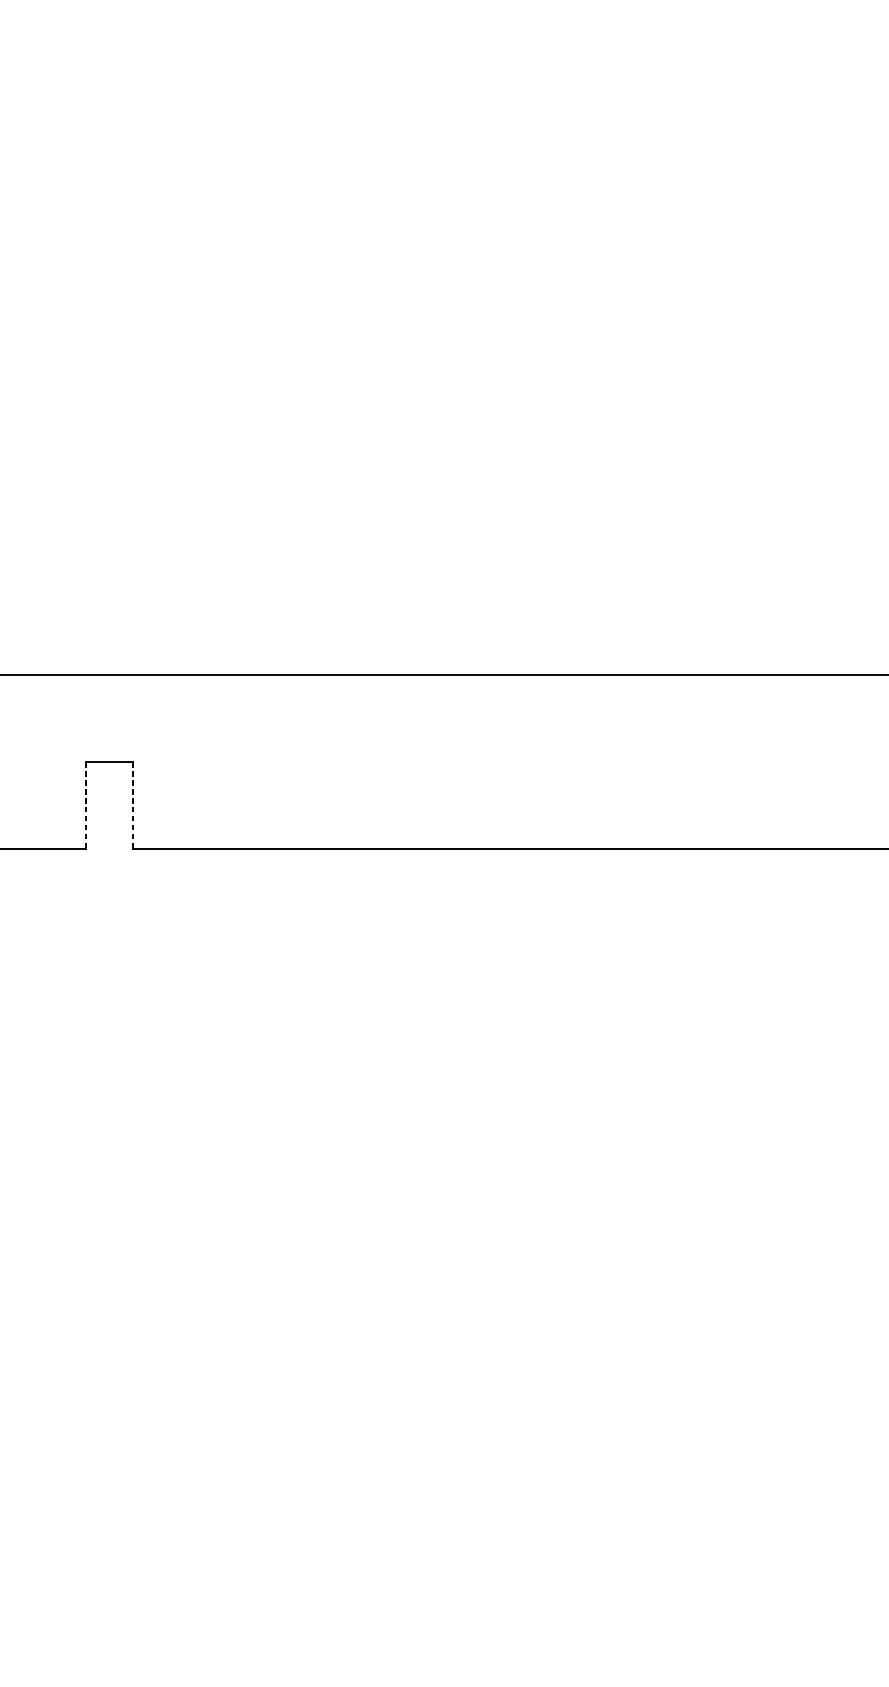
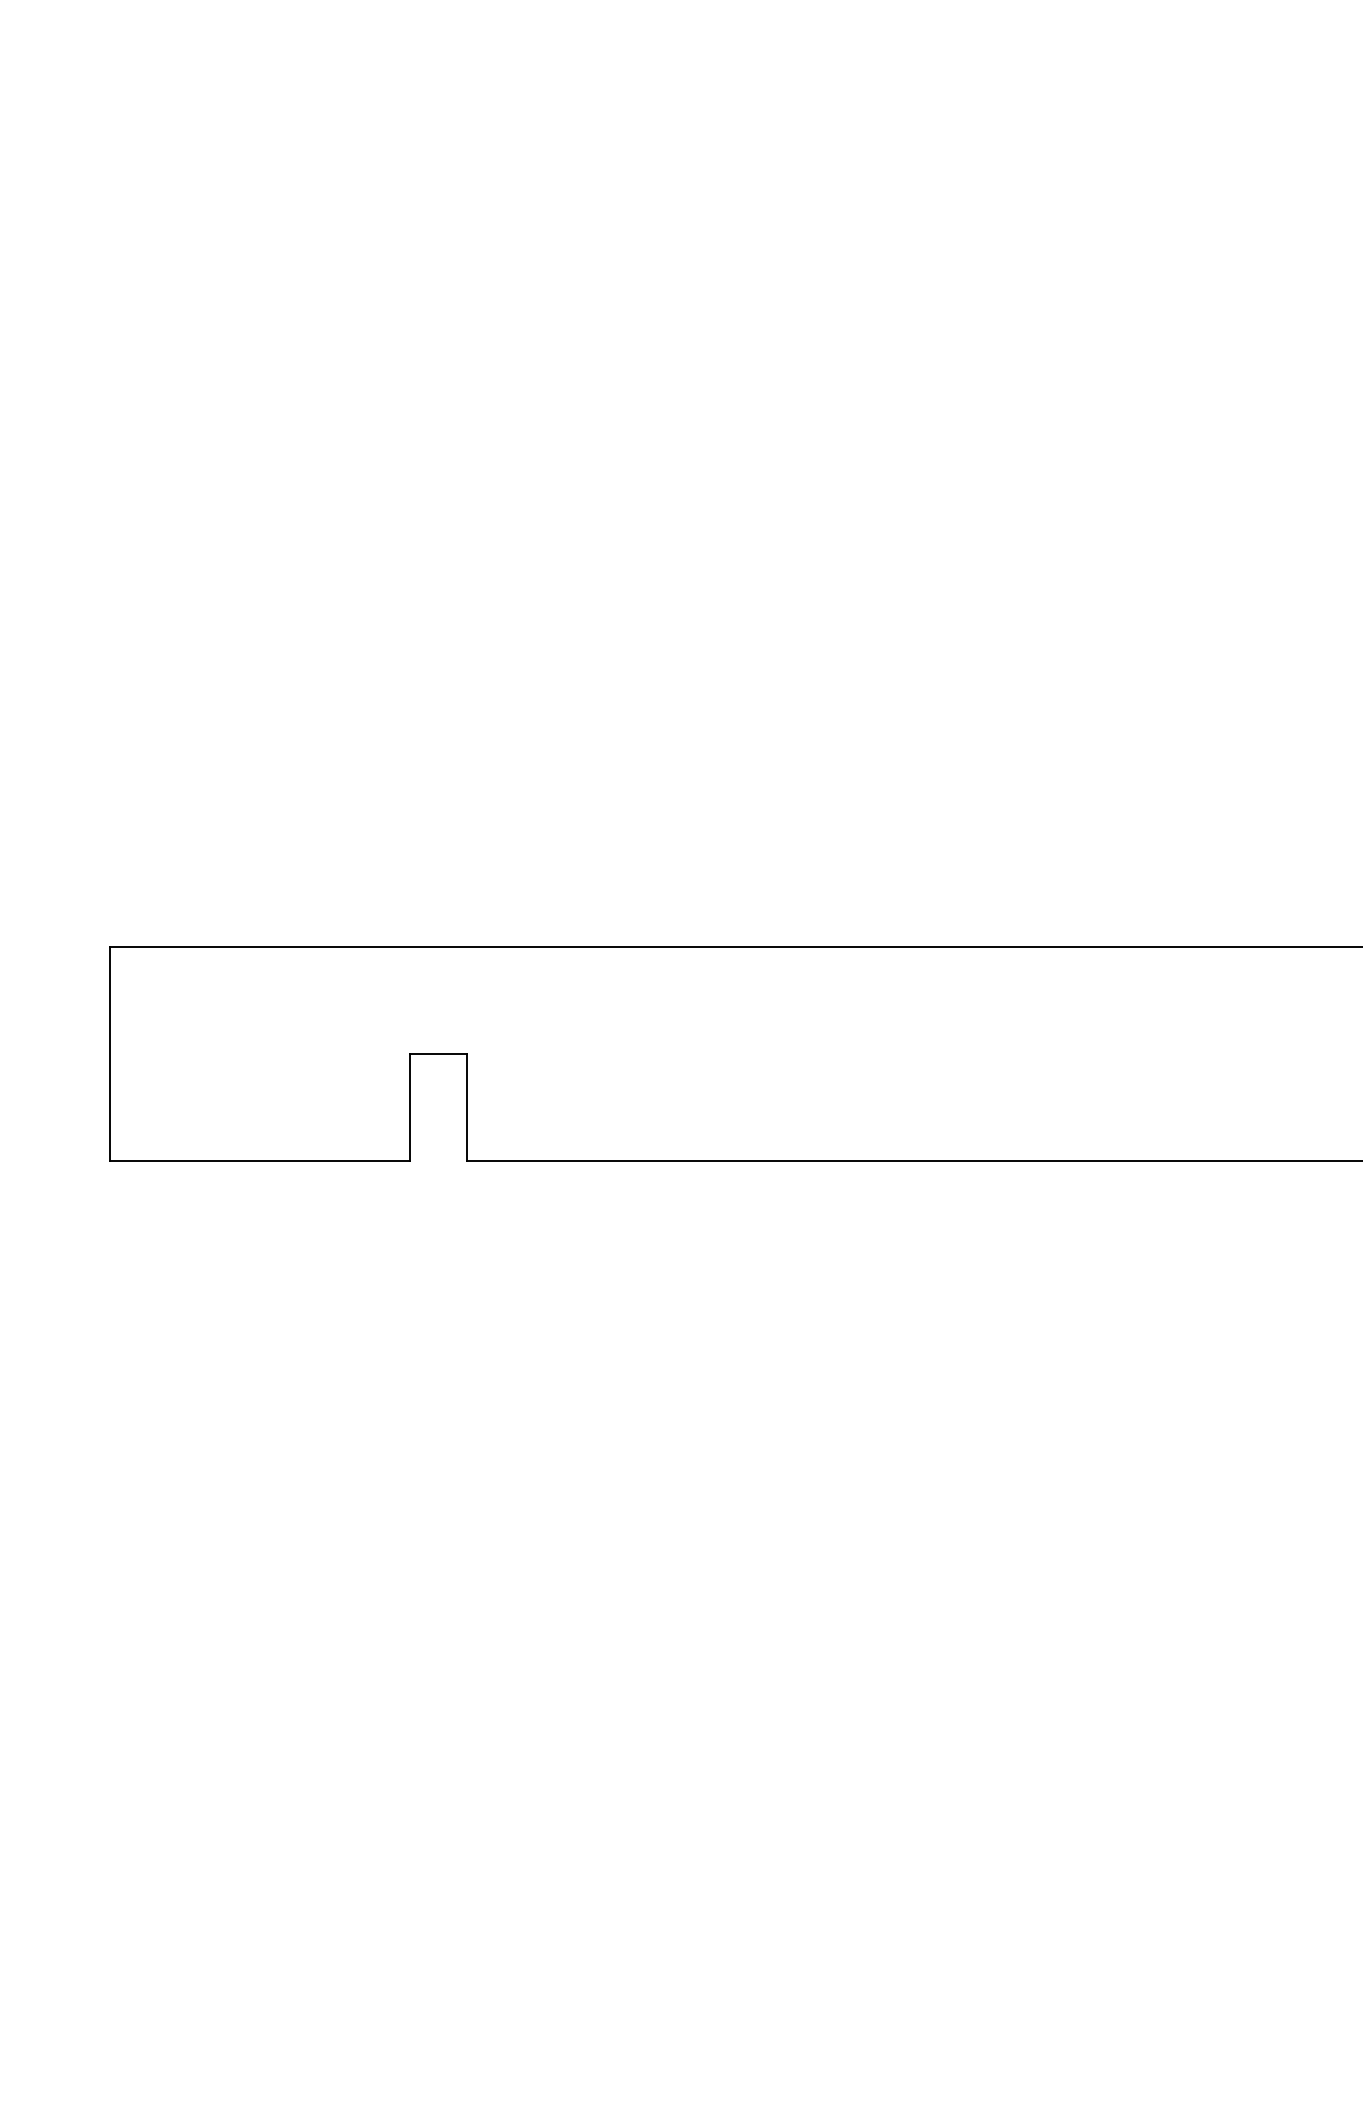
line: (86, 805) -> (409, 1107), dashed -> solid
line: (132, 805) -> (466, 1107), dashed -> solid

